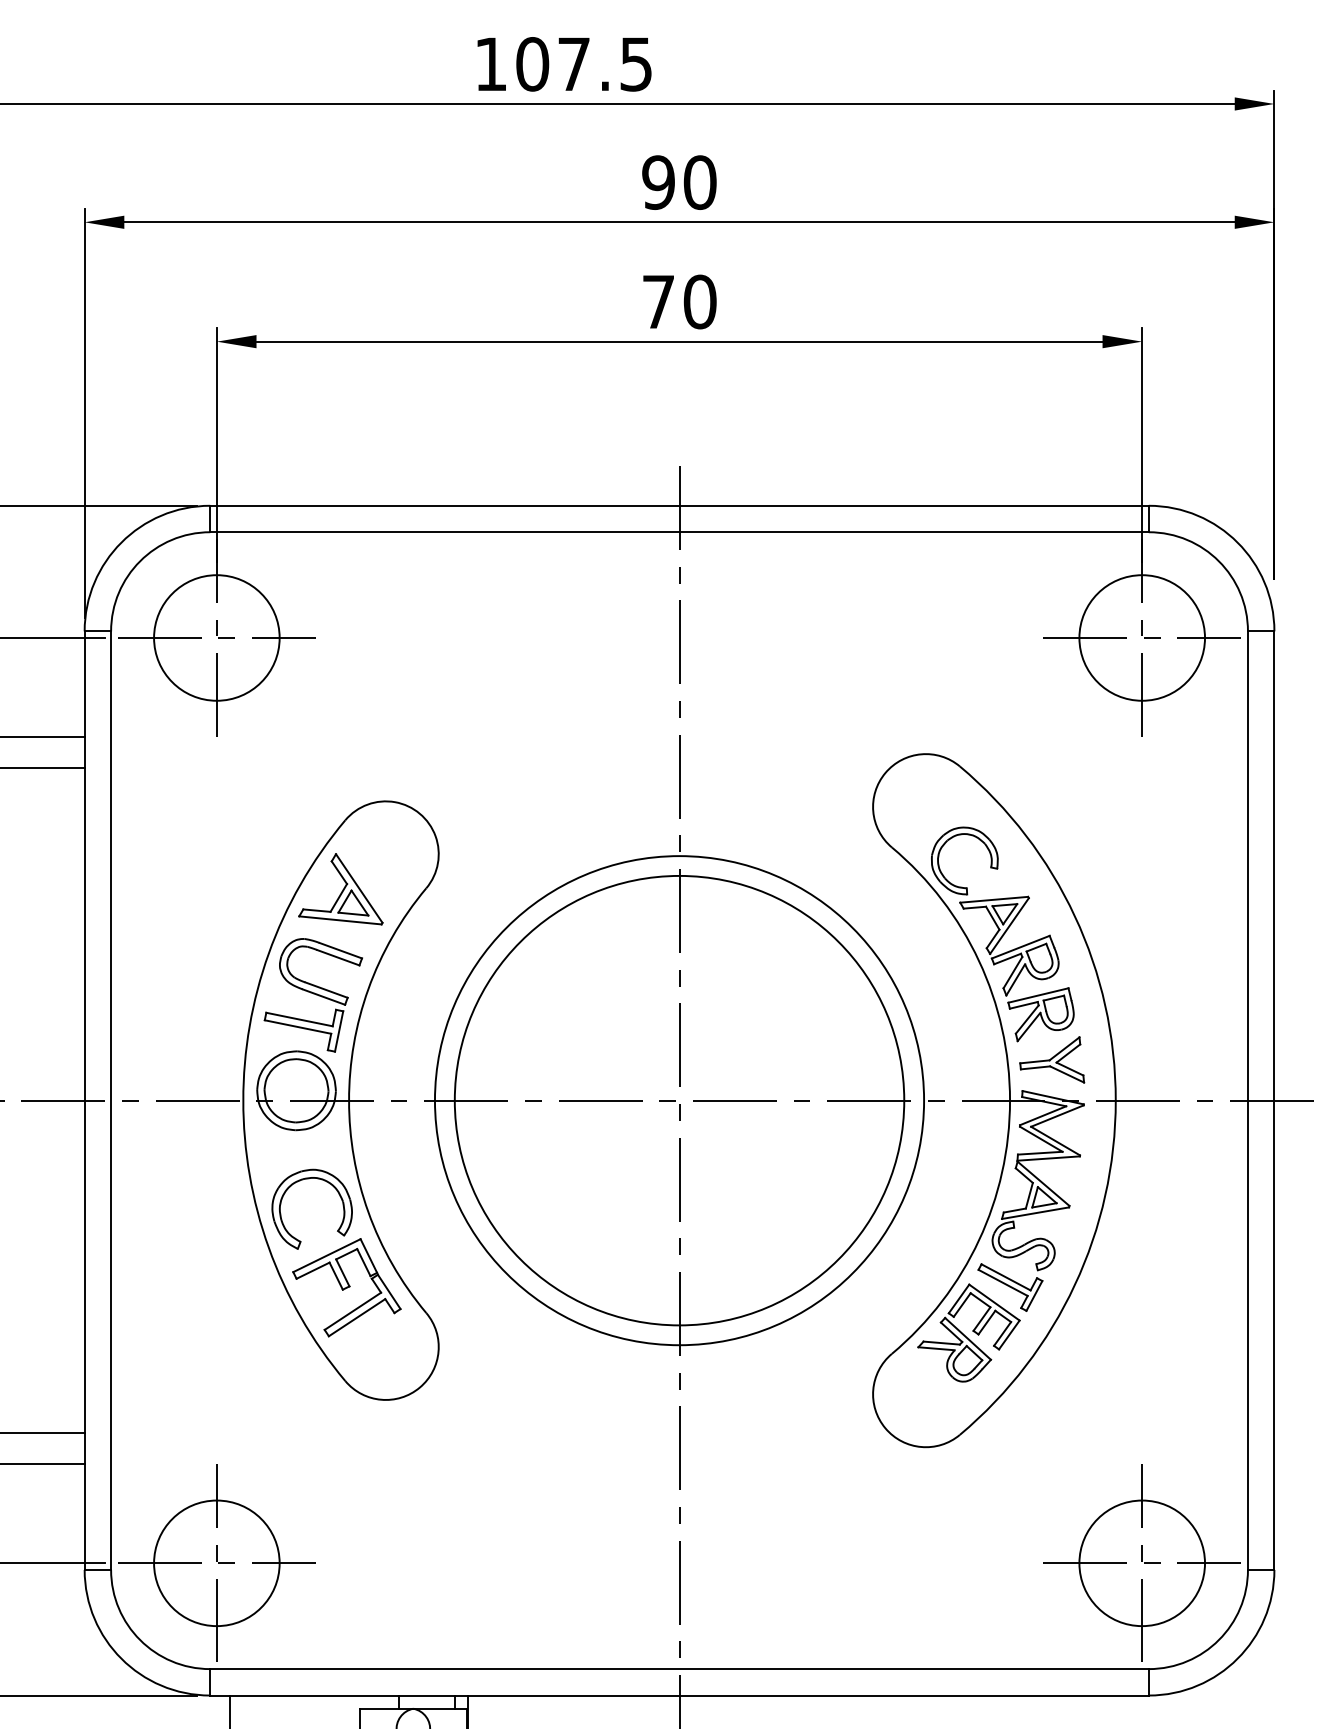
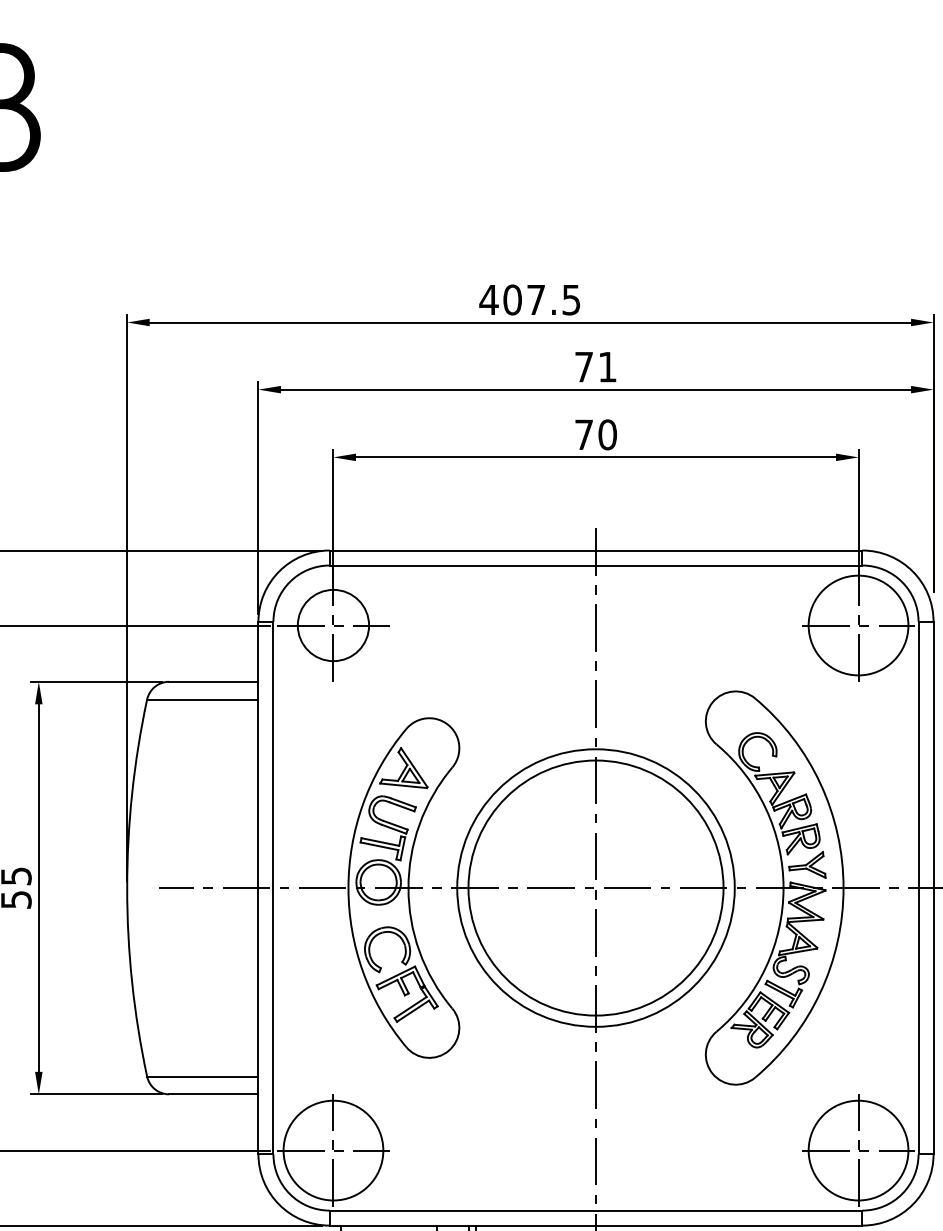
text: (490, 63) -> (488, 299), 107.5 -> 407.5
text: (678, 181) -> (595, 366), 90 -> 71
circle: (1142, 637) -> (858, 625), size x1.4
circle: (216, 1563) -> (333, 1150), size x1.4
circle: (1142, 1563) -> (858, 1150), size x1.4

